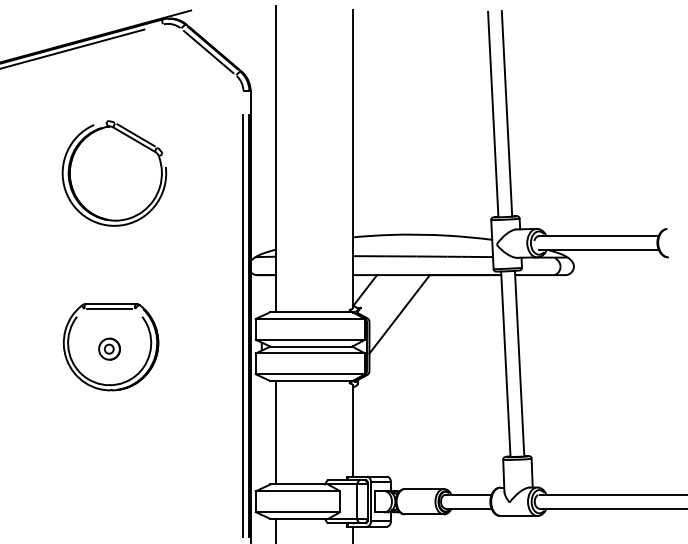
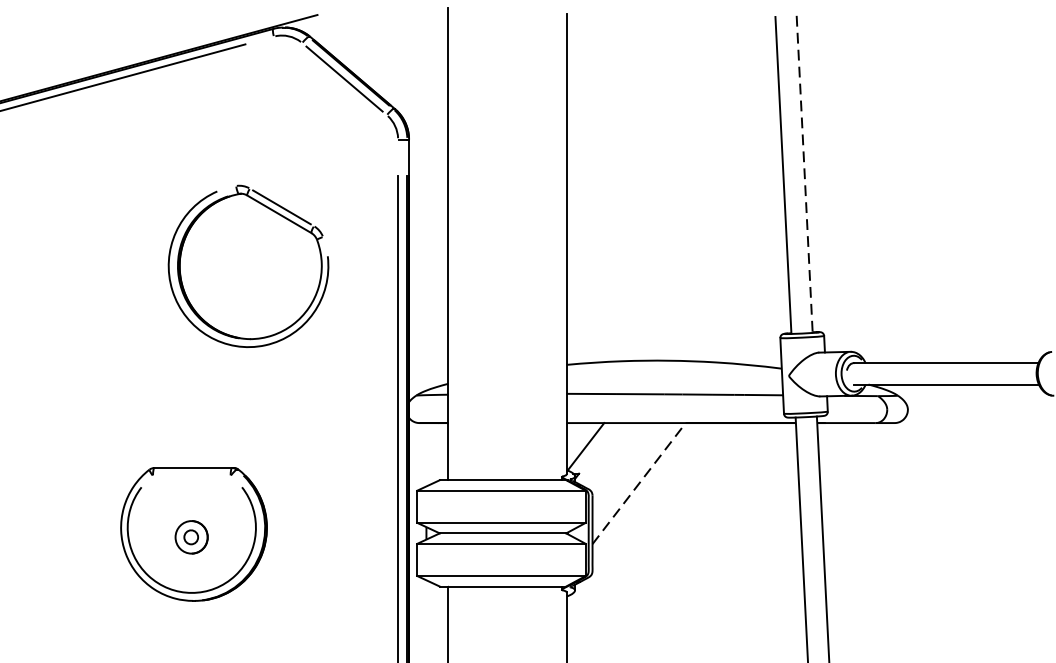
line: (507, 113) -> (805, 173), solid -> dashed
part: (114, 173) -> (248, 266), moved
line: (109, 309) -> (191, 476), removed
line: (399, 314) -> (638, 483), solid -> dashed

